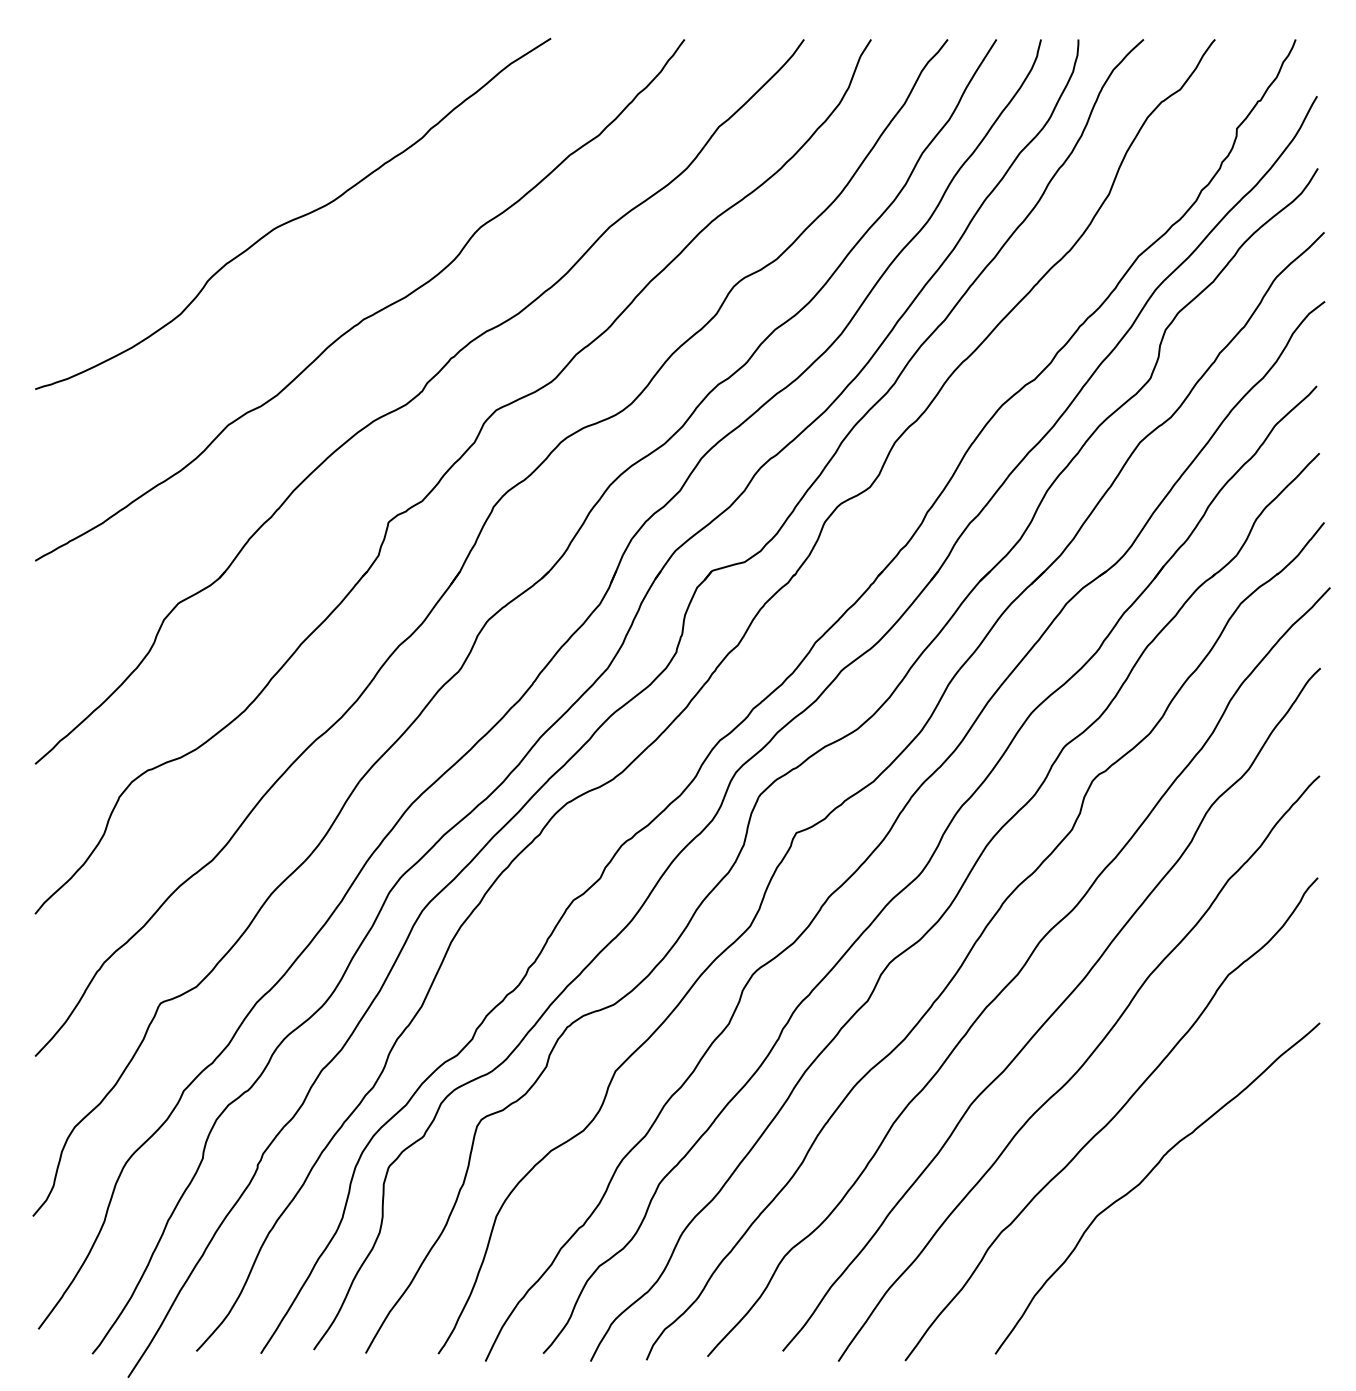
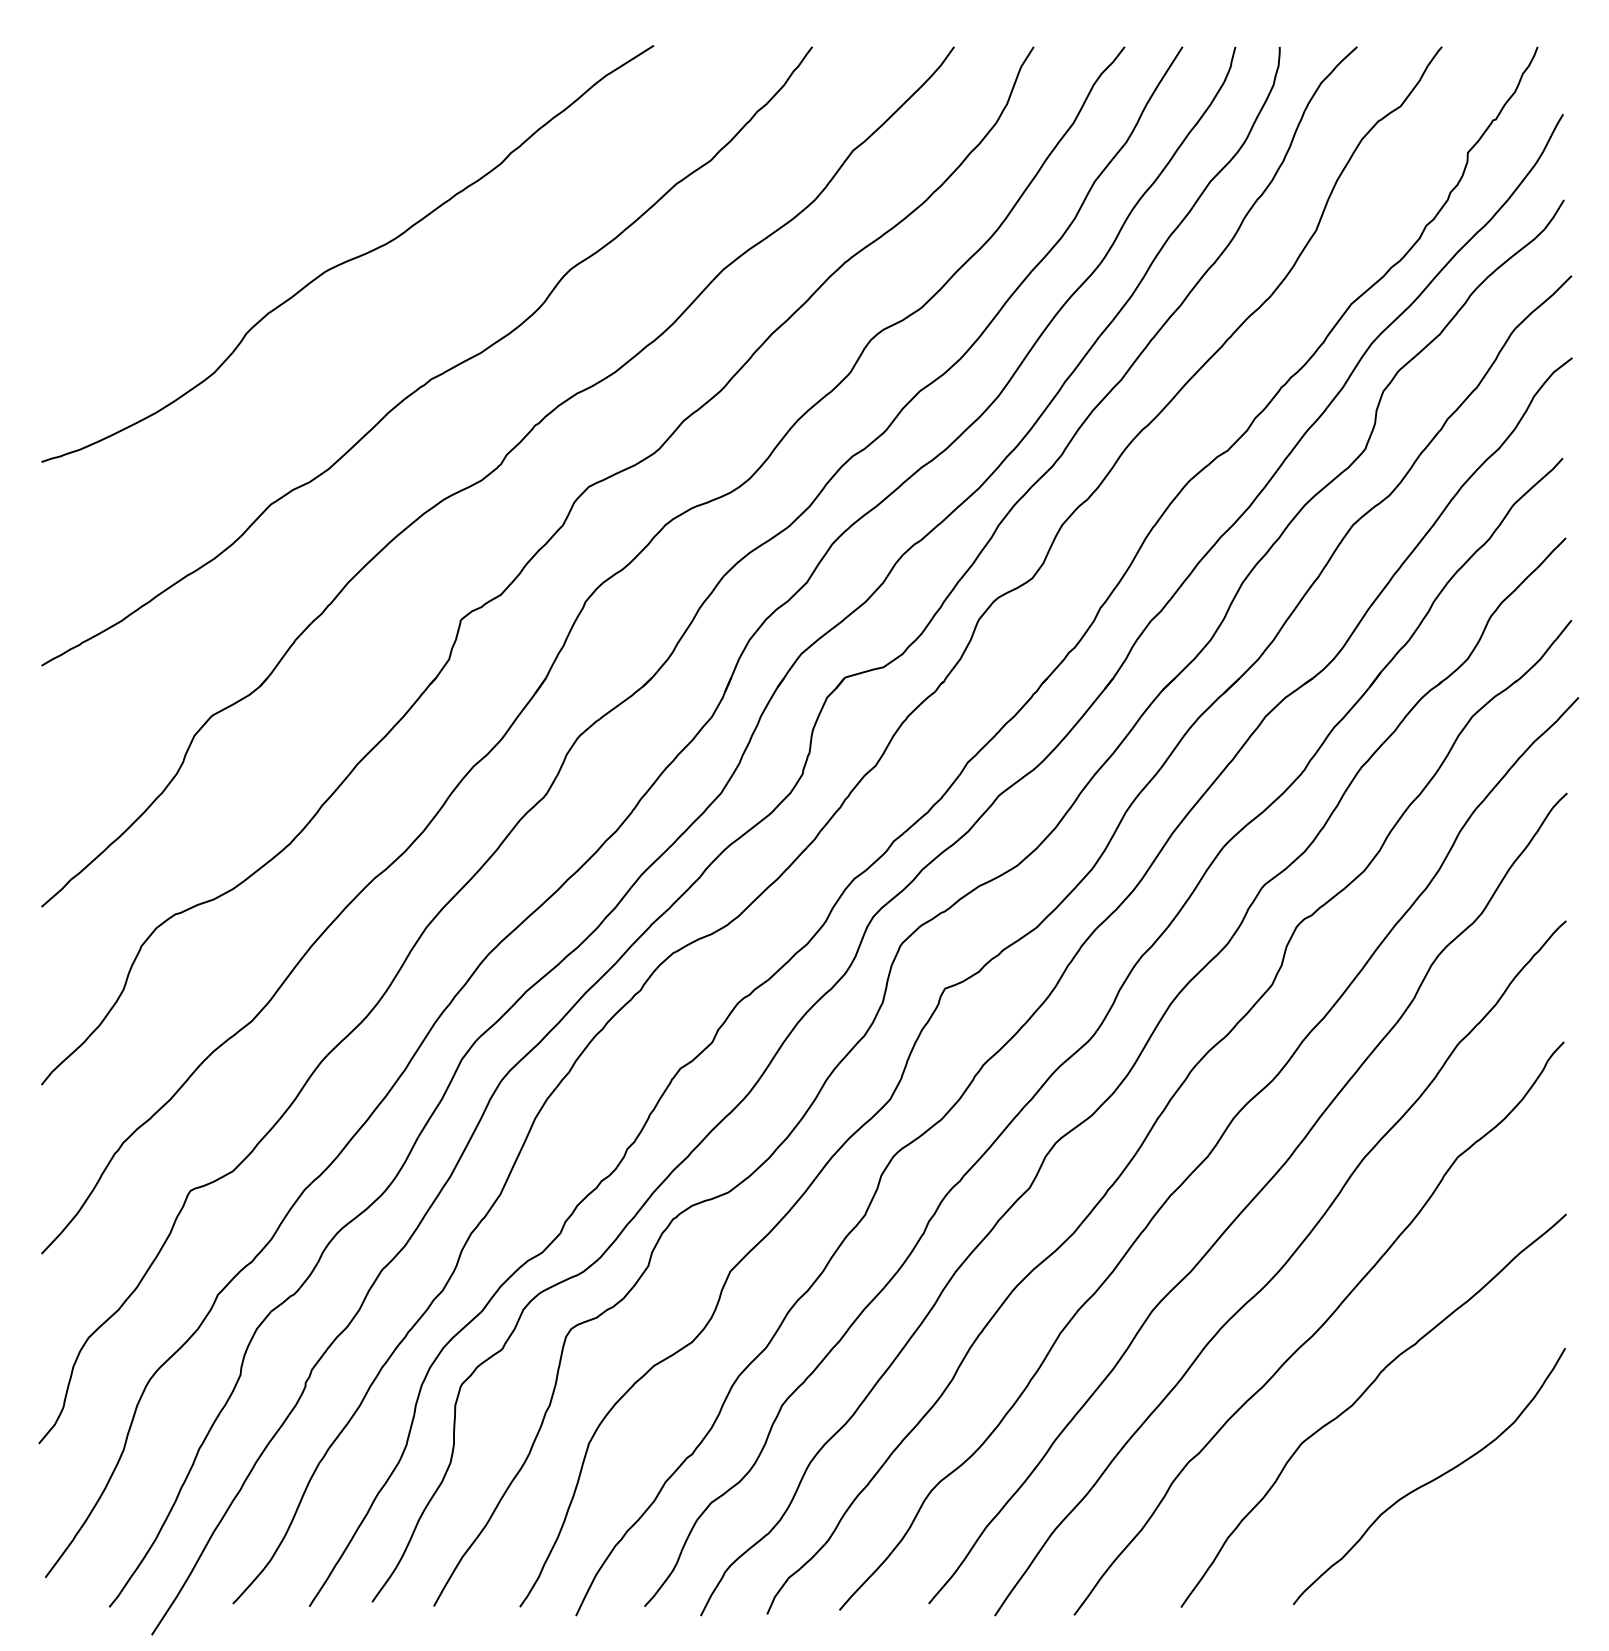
curve: (1206, 1246) -> (1431, 1479), added

